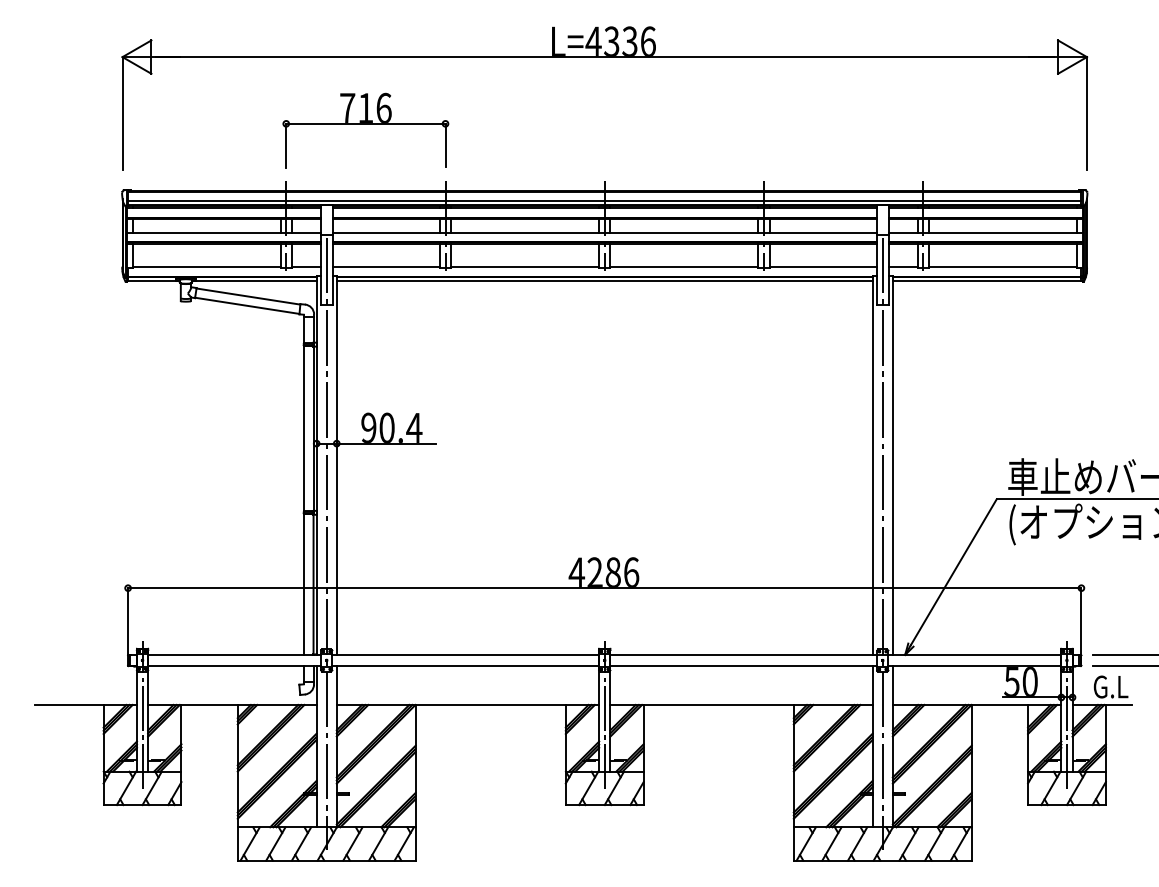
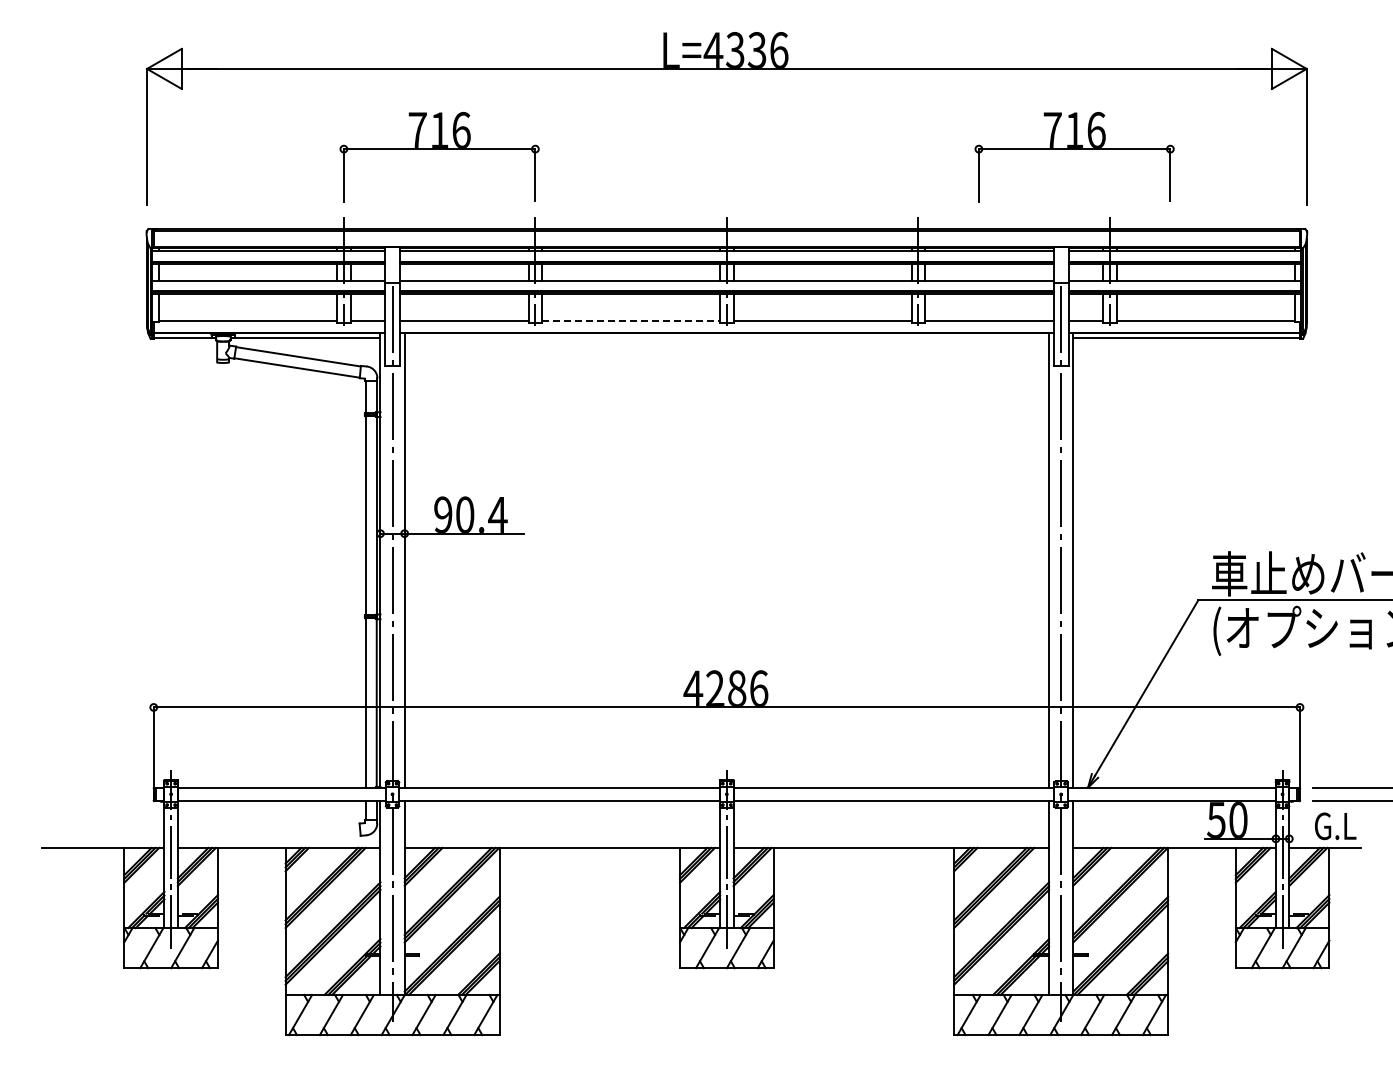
part: (893, 124) -> (1074, 149), added
line: (604, 201) -> (726, 242), removed
line: (525, 267) -> (631, 321), solid -> dashed
line: (604, 281) -> (726, 338), removed

